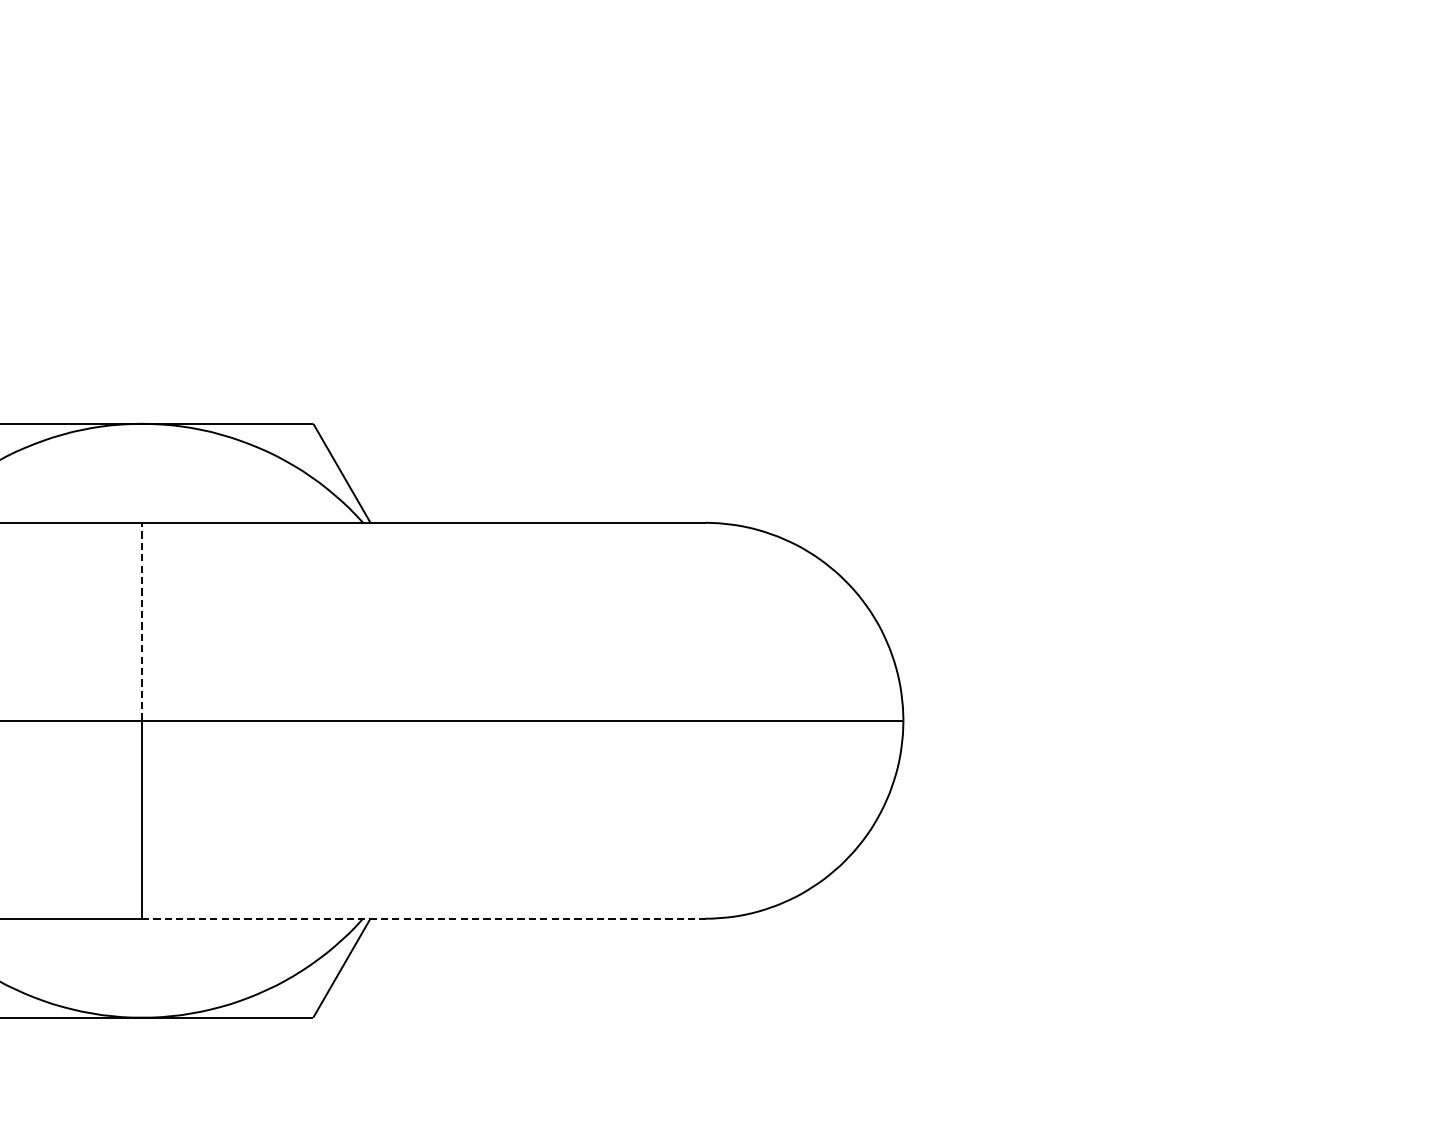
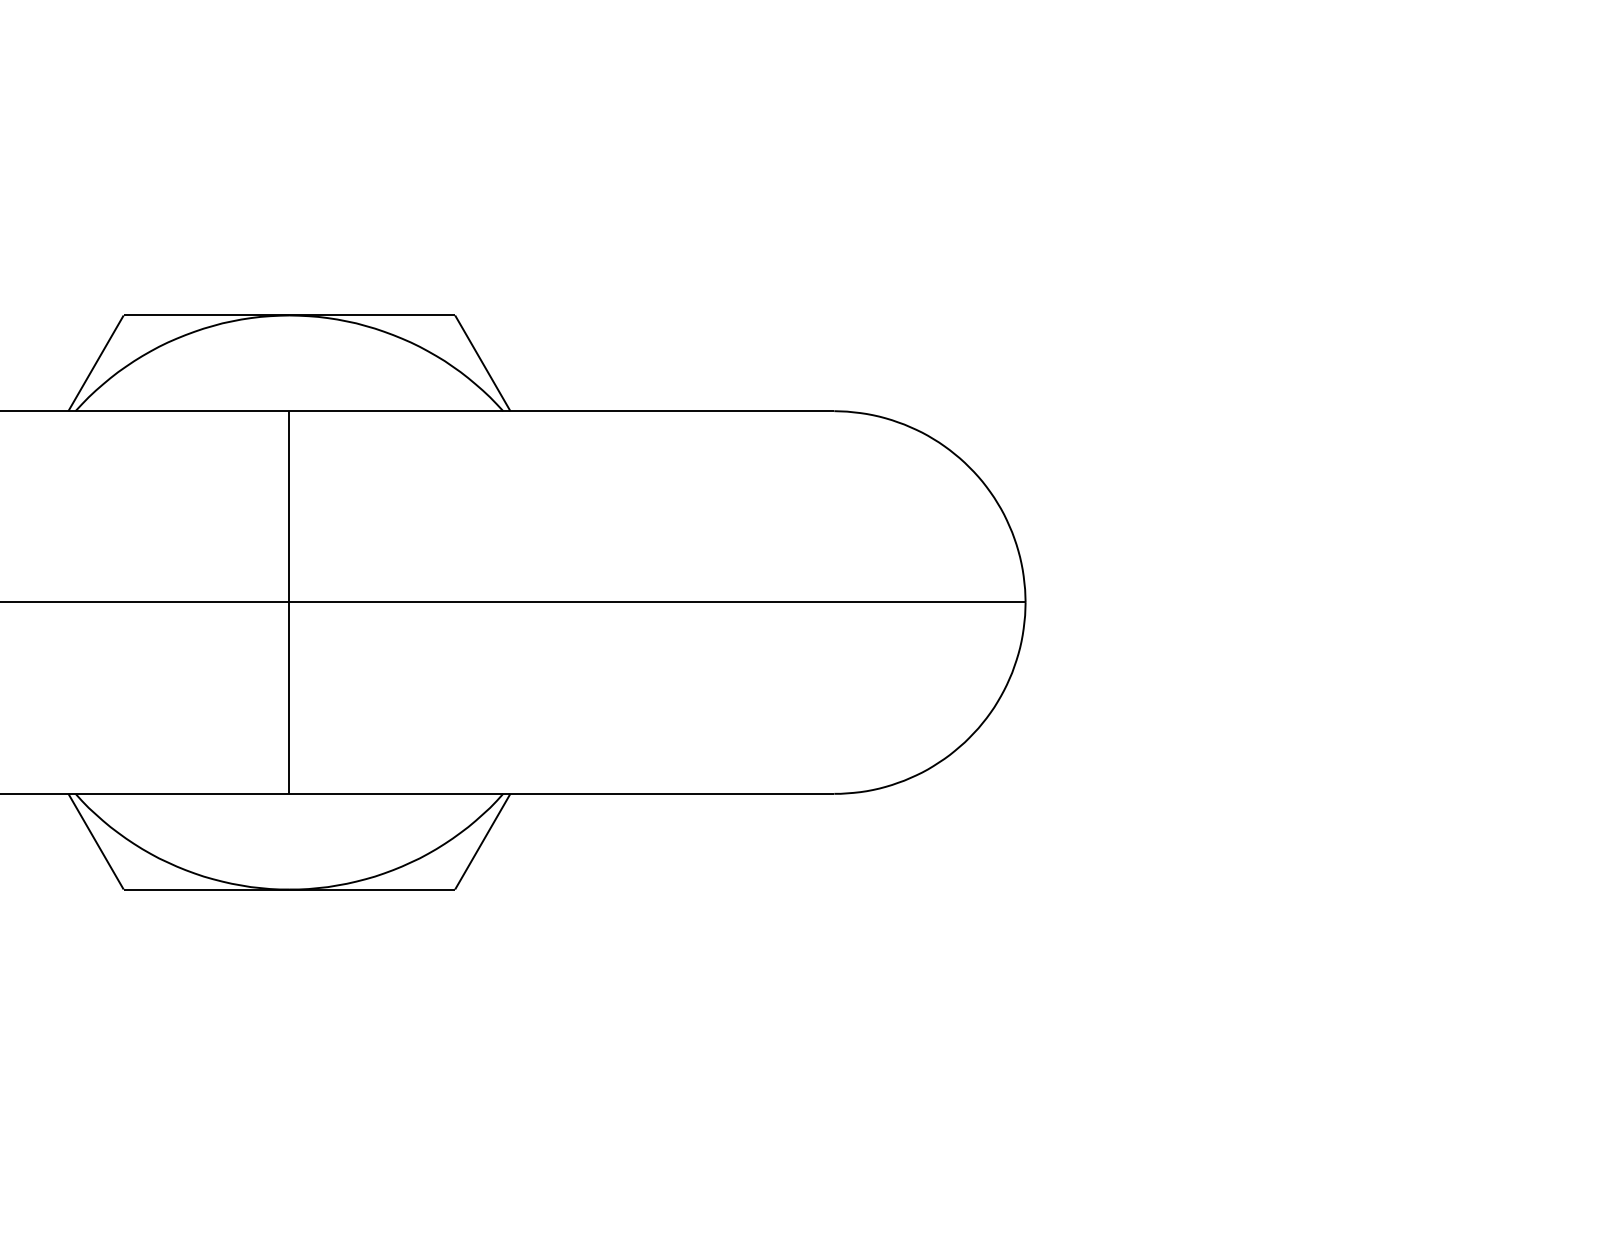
line: (141, 621) -> (289, 506), dashed -> solid
line: (424, 918) -> (562, 793), dashed -> solid

